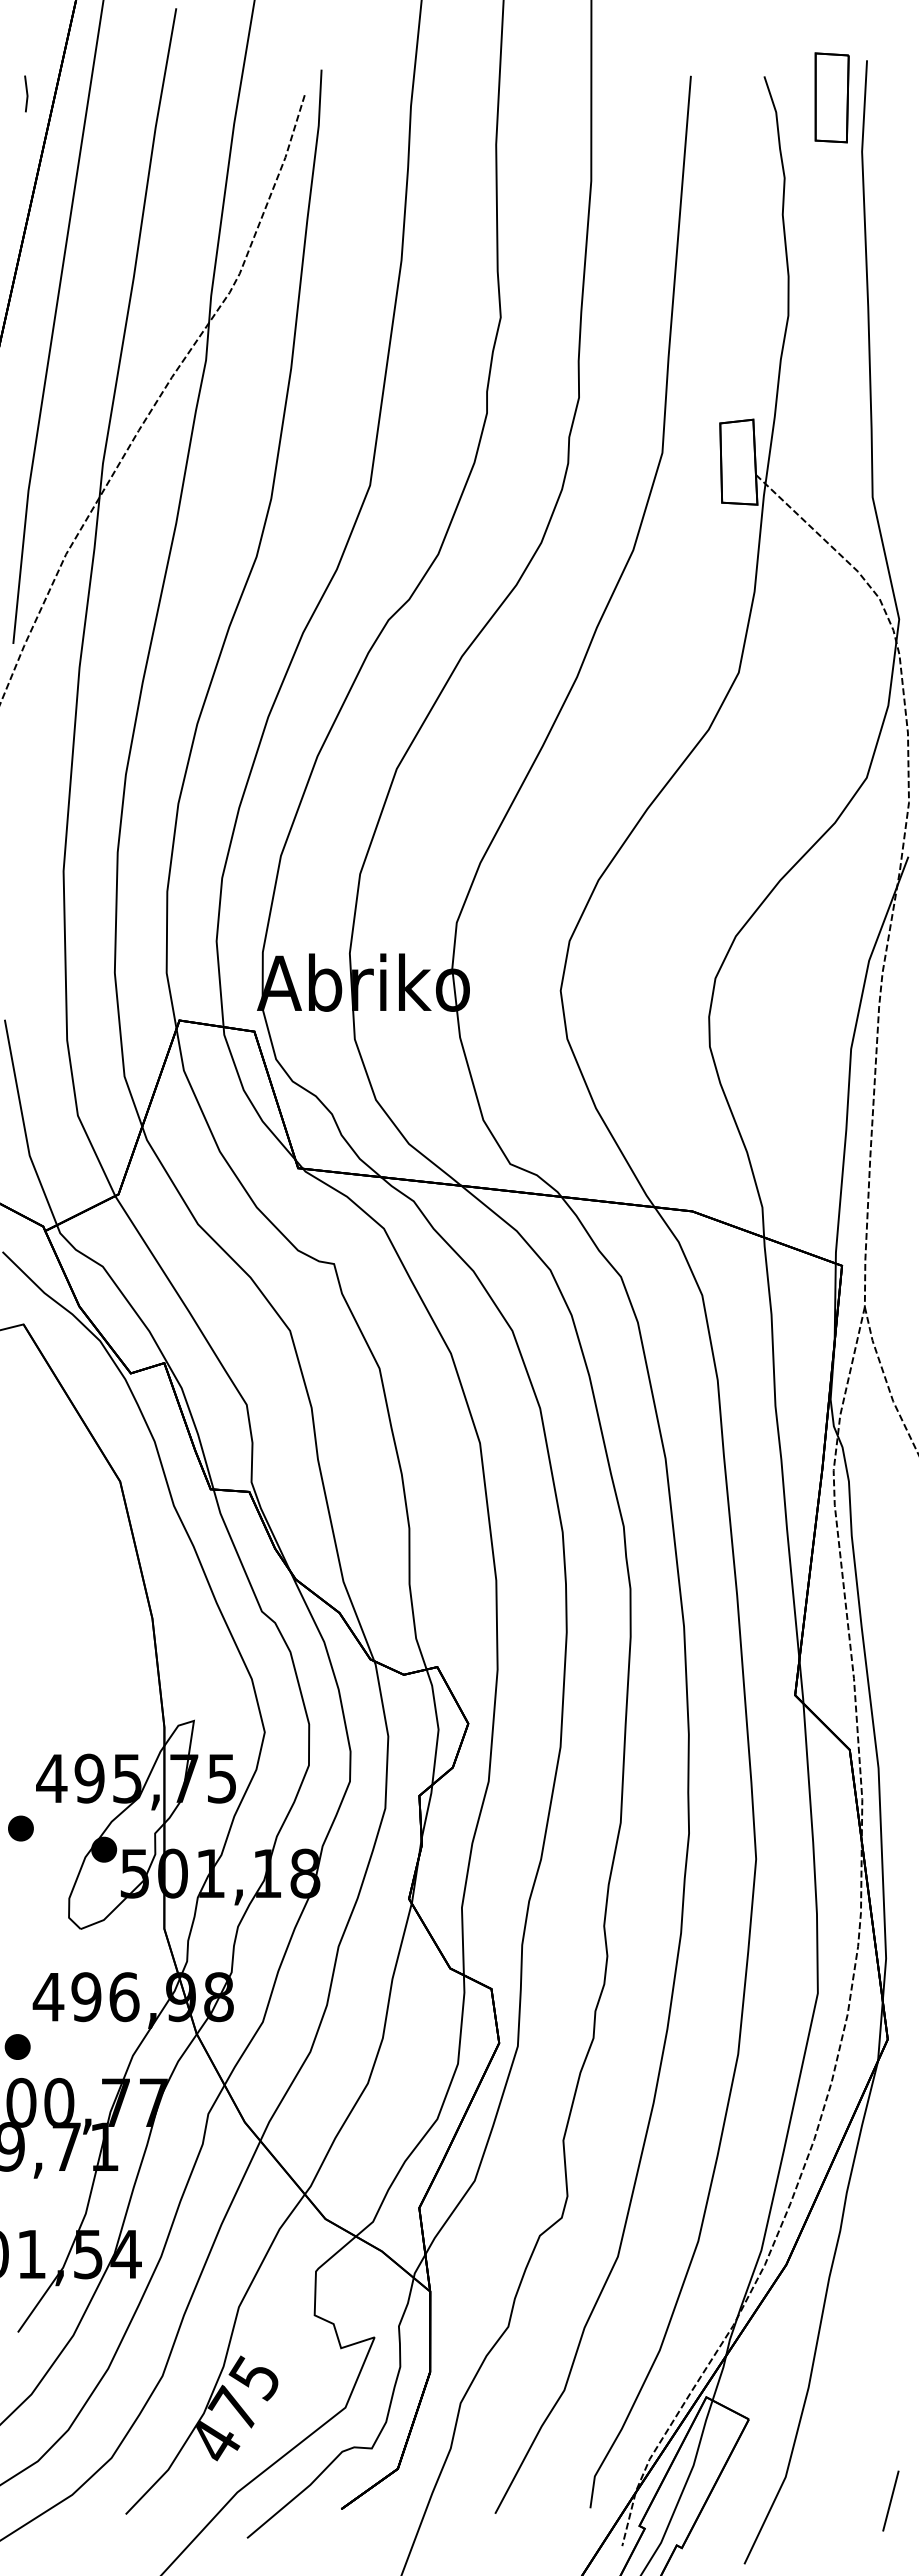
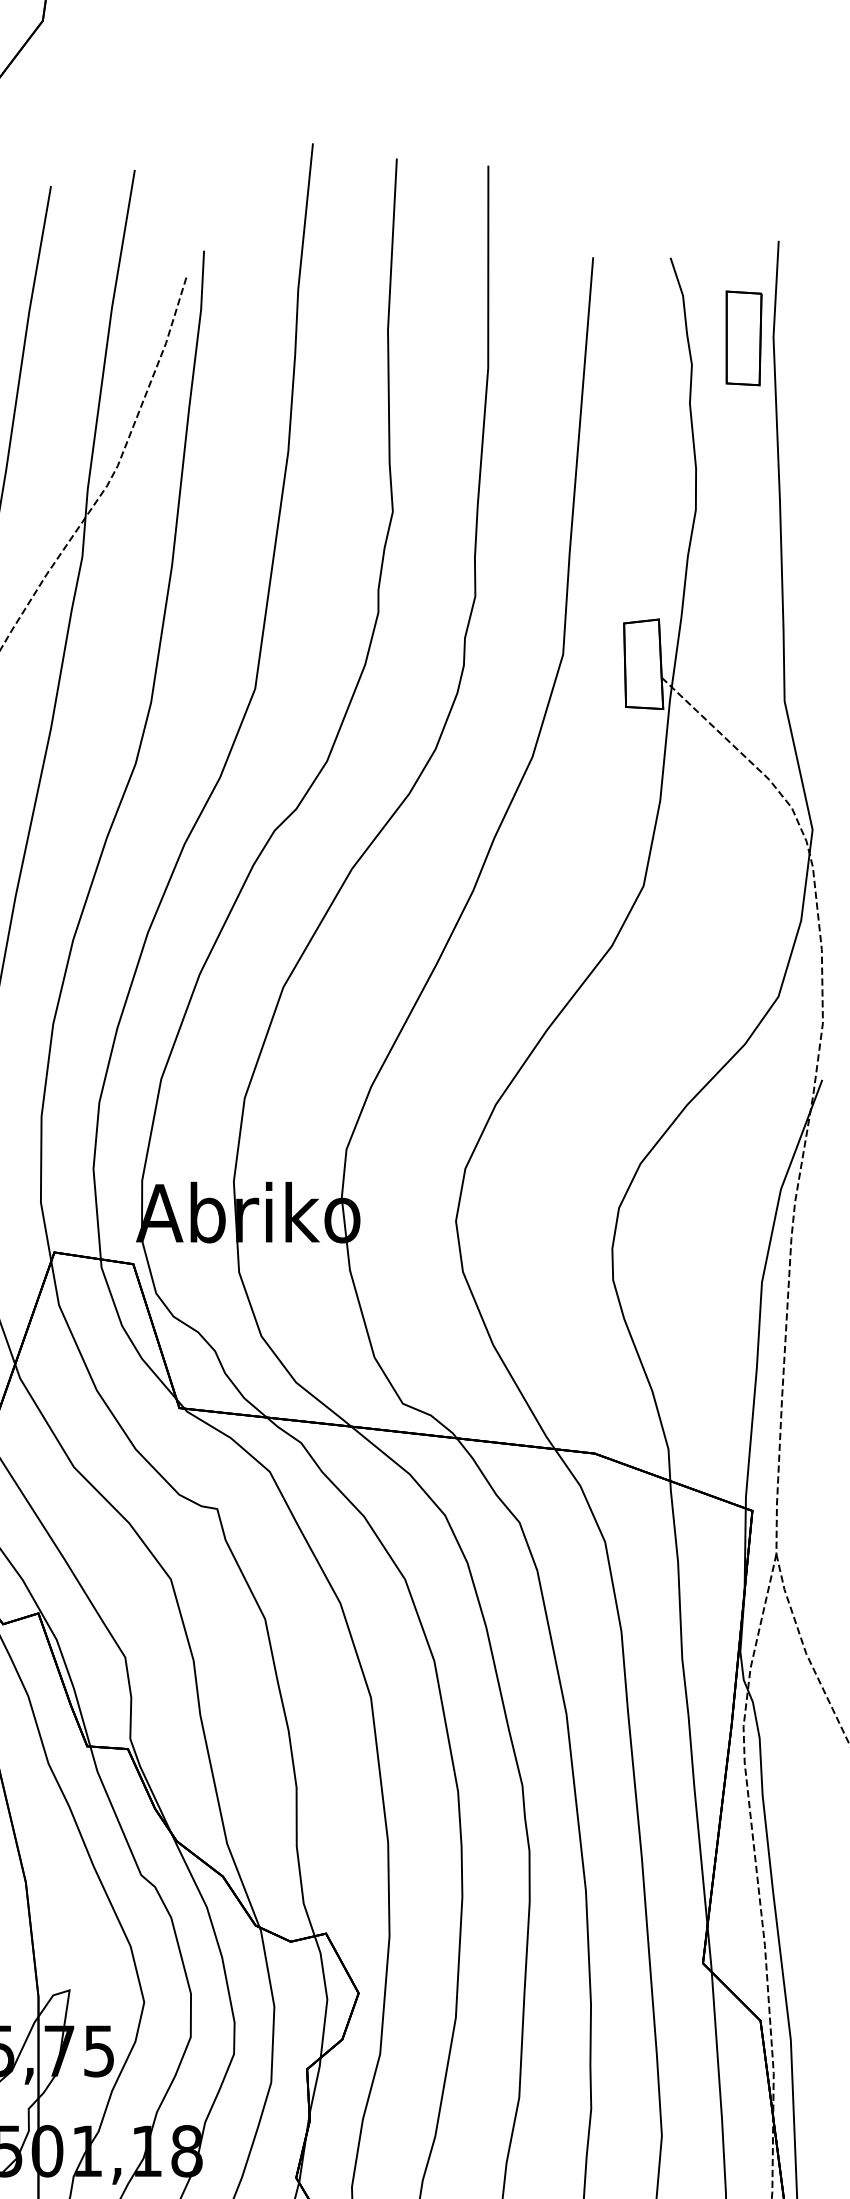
part: (831, 97) -> (743, 338), moved

